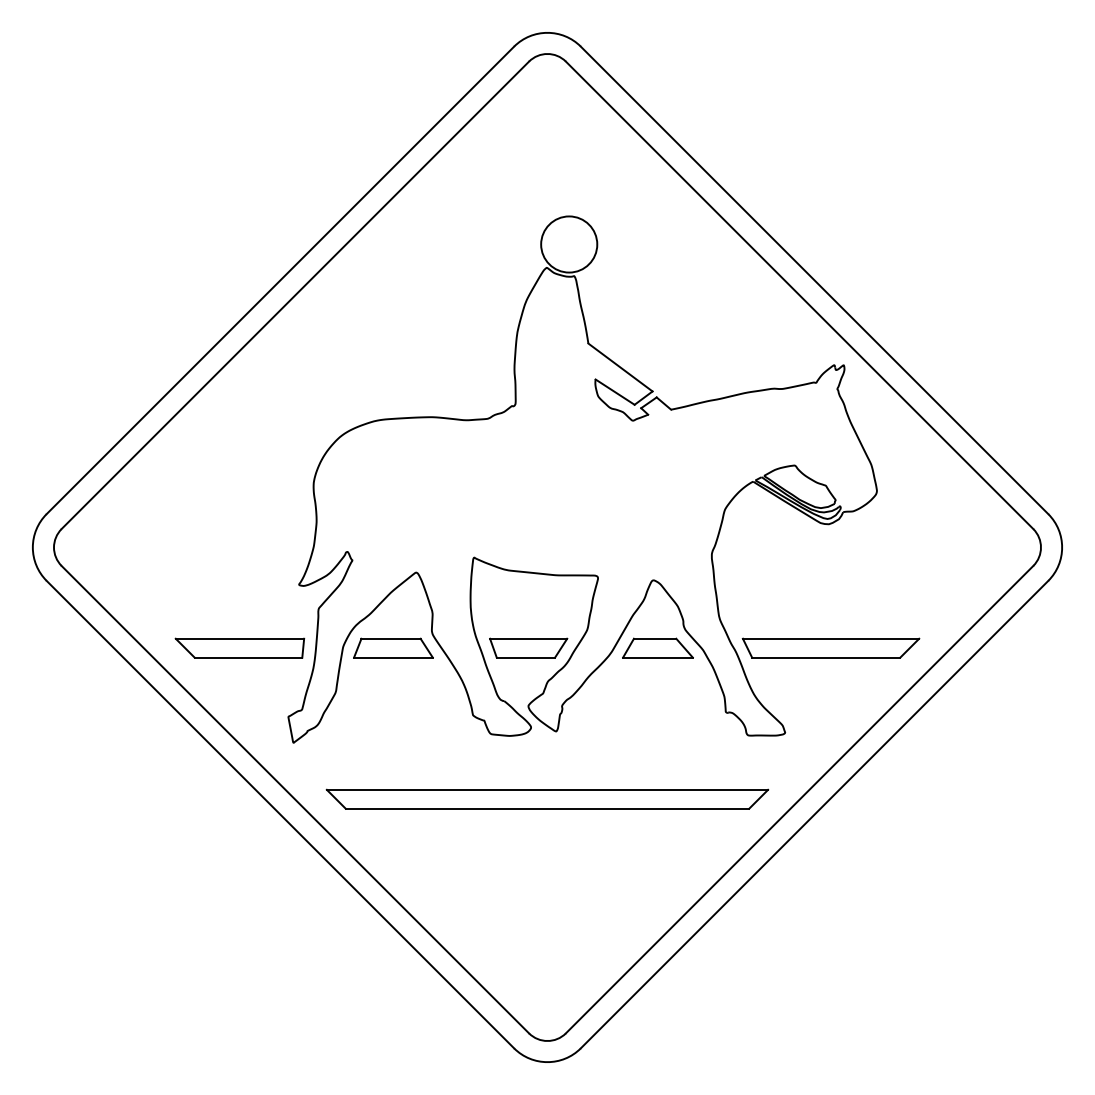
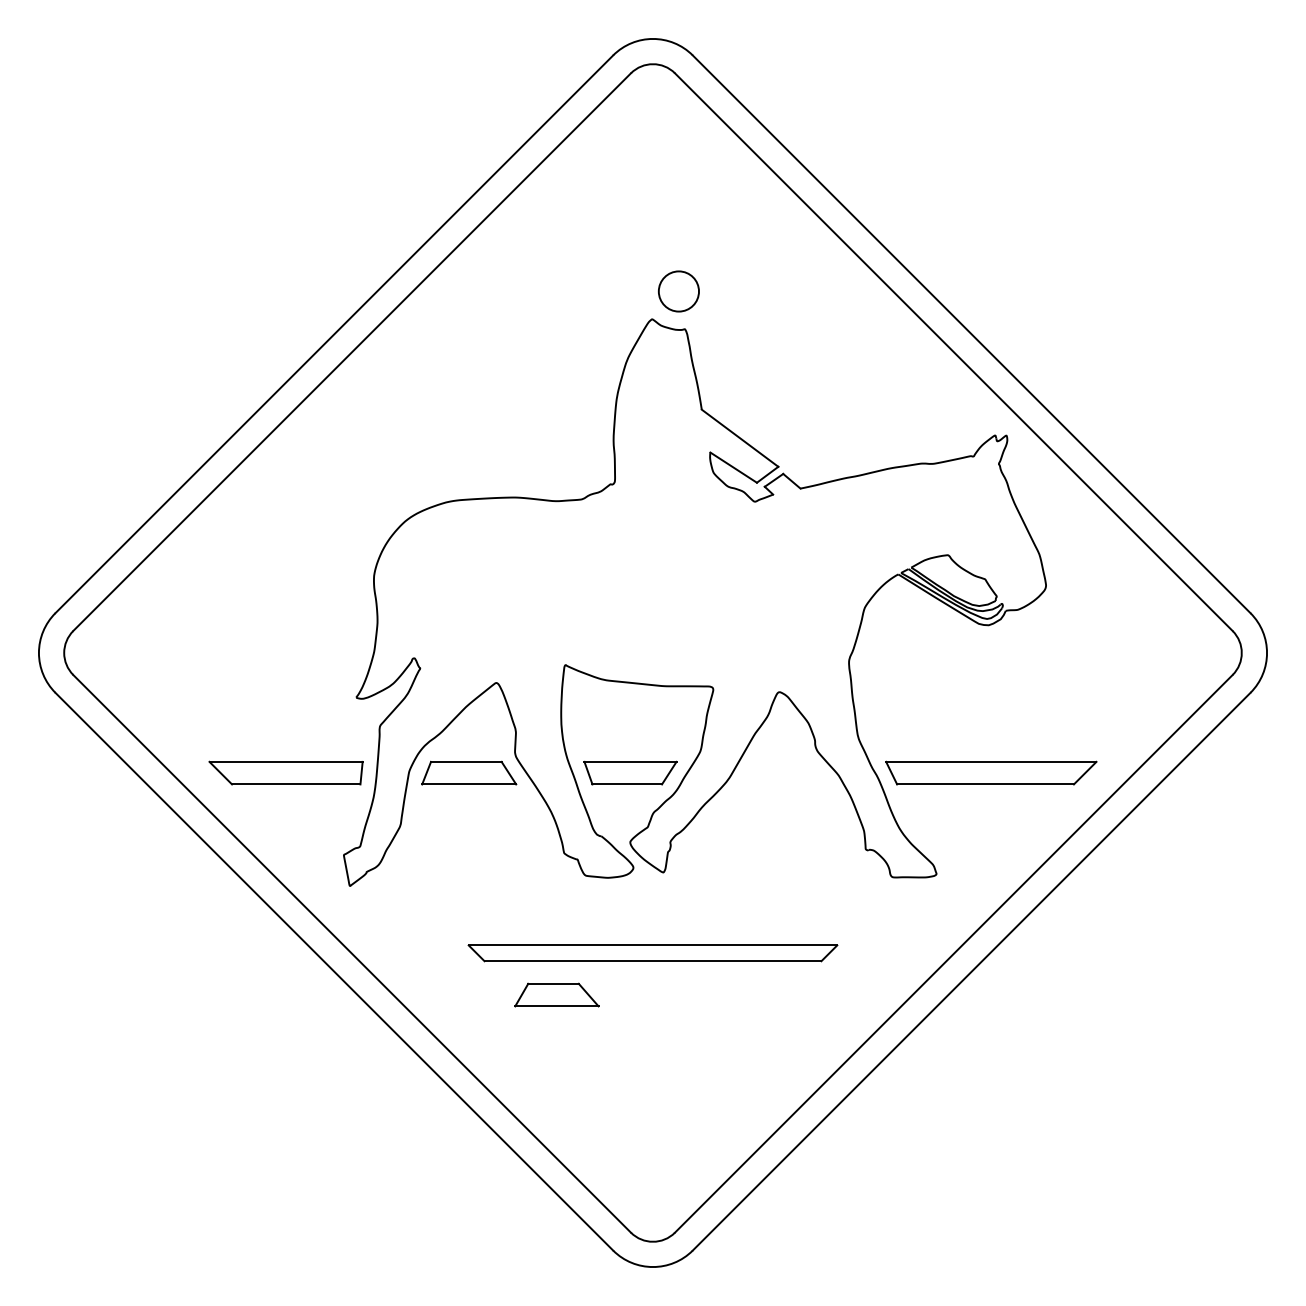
circle: (569, 244) -> (679, 291), size x0.6
part: (657, 647) -> (556, 994), moved
part: (547, 798) -> (653, 952), size x0.7

